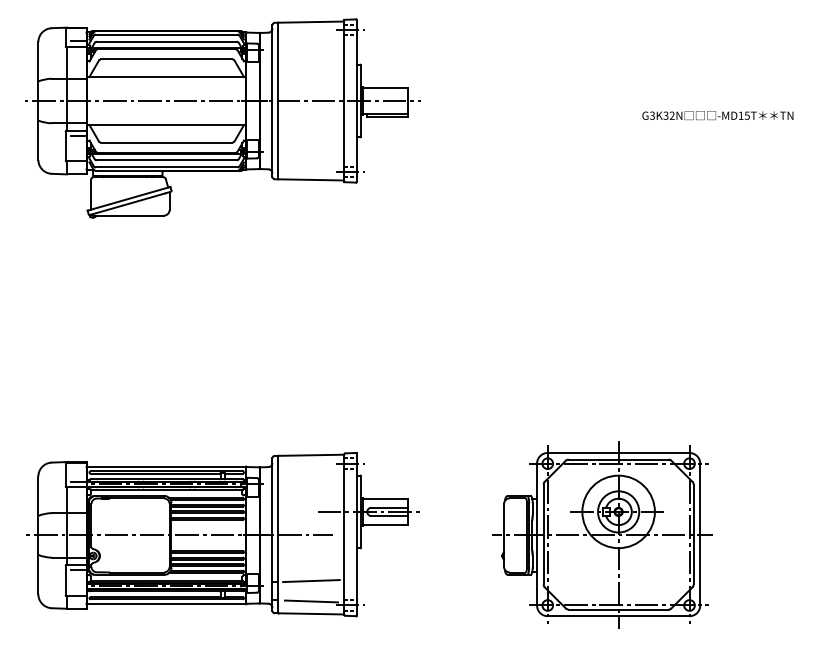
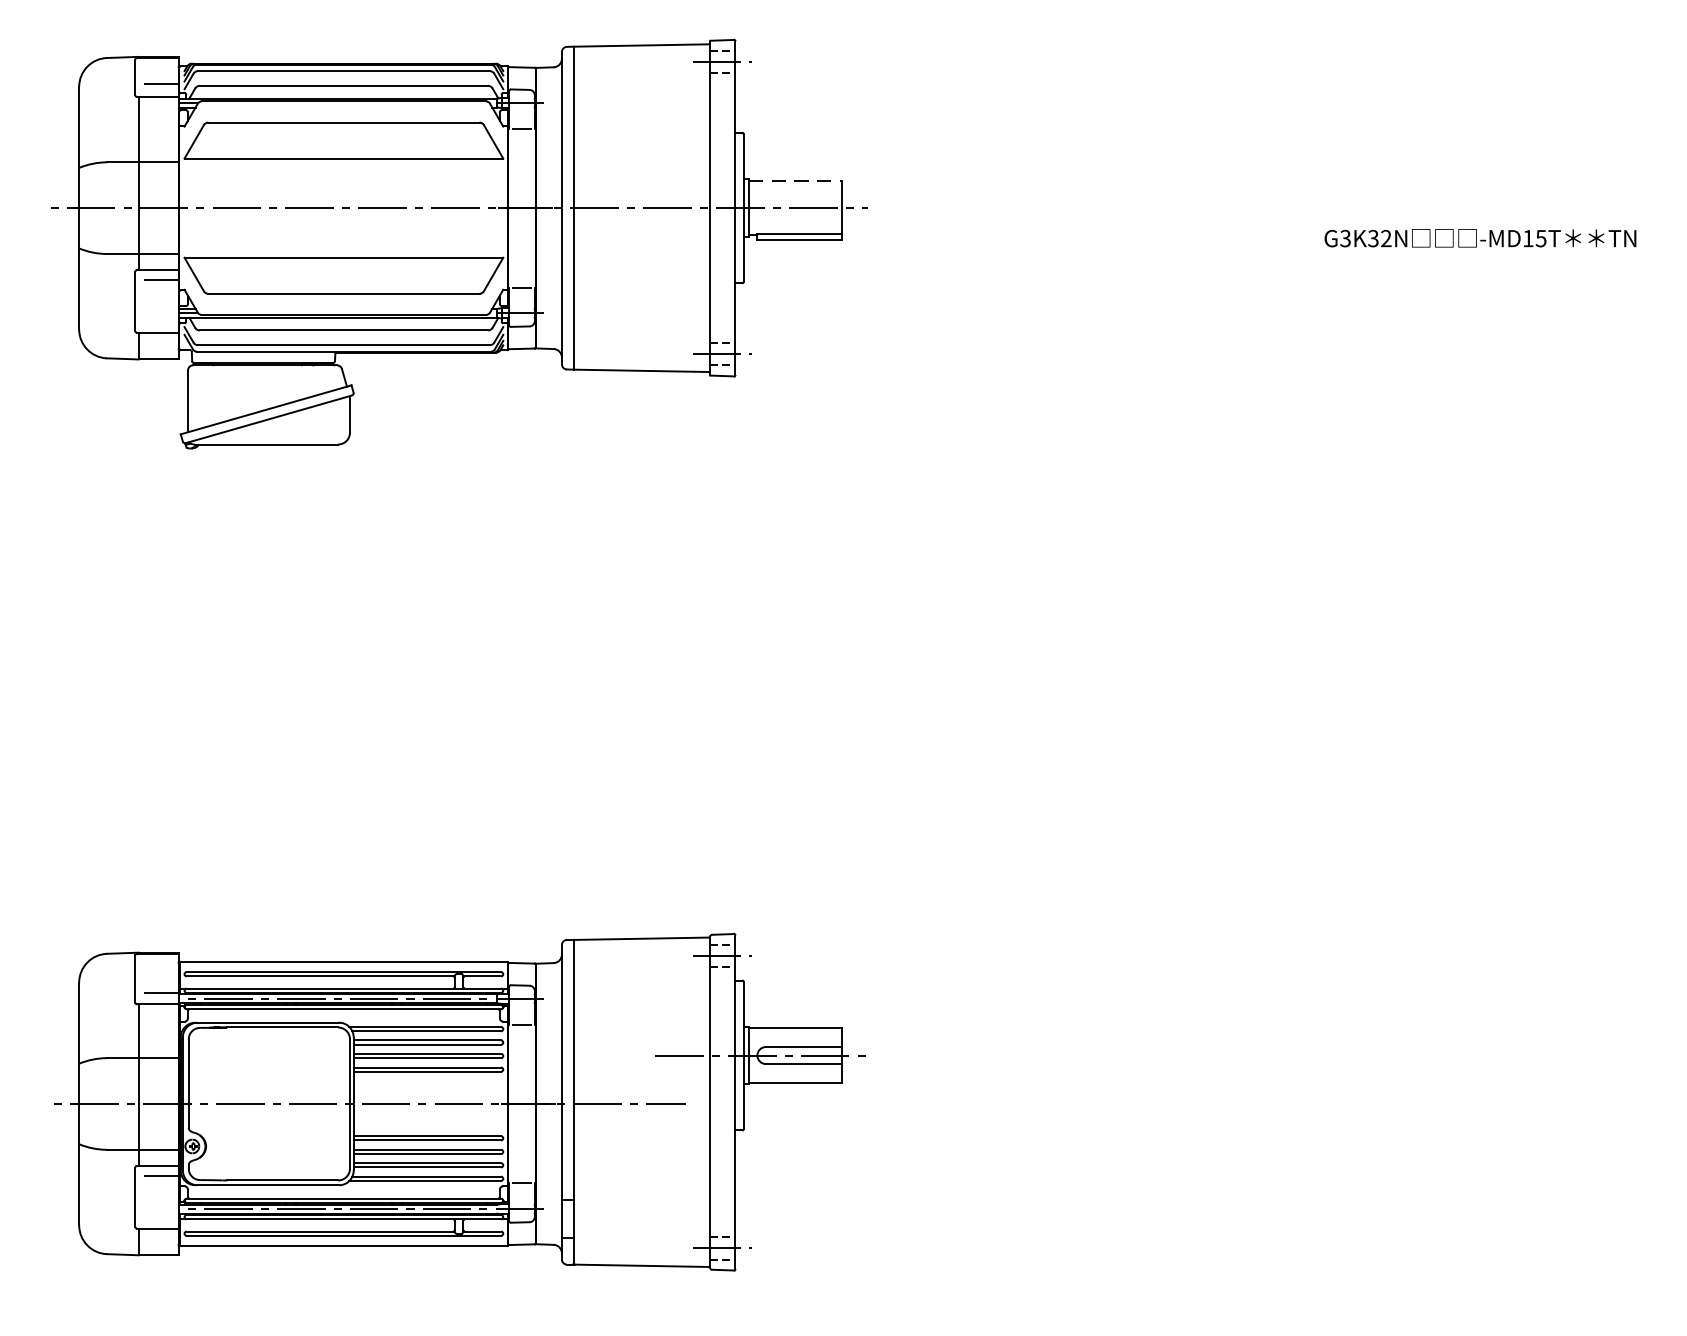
line: (385, 87) -> (795, 180), solid -> dashed
part: (602, 534) -> (1242, 1102), removed
line: (311, 581) -> (642, 1199), removed
line: (311, 601) -> (642, 1240), removed

